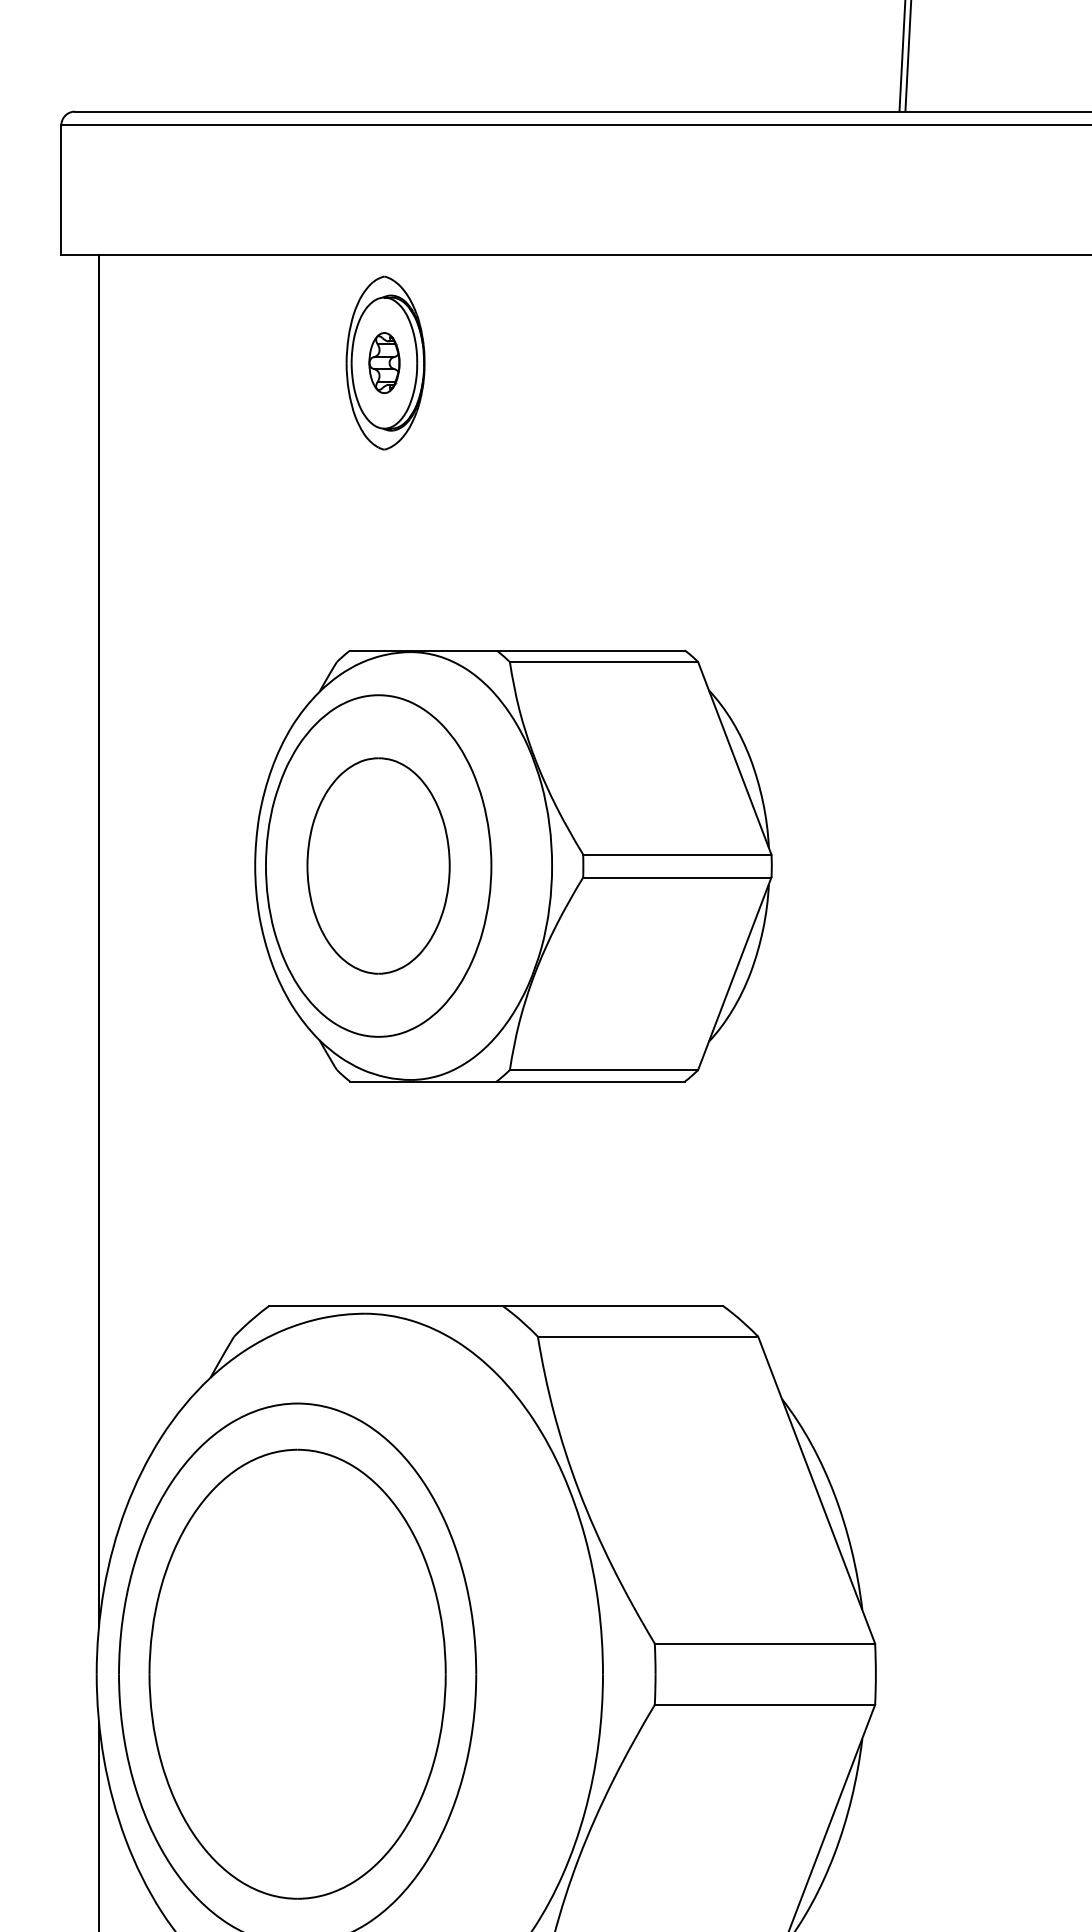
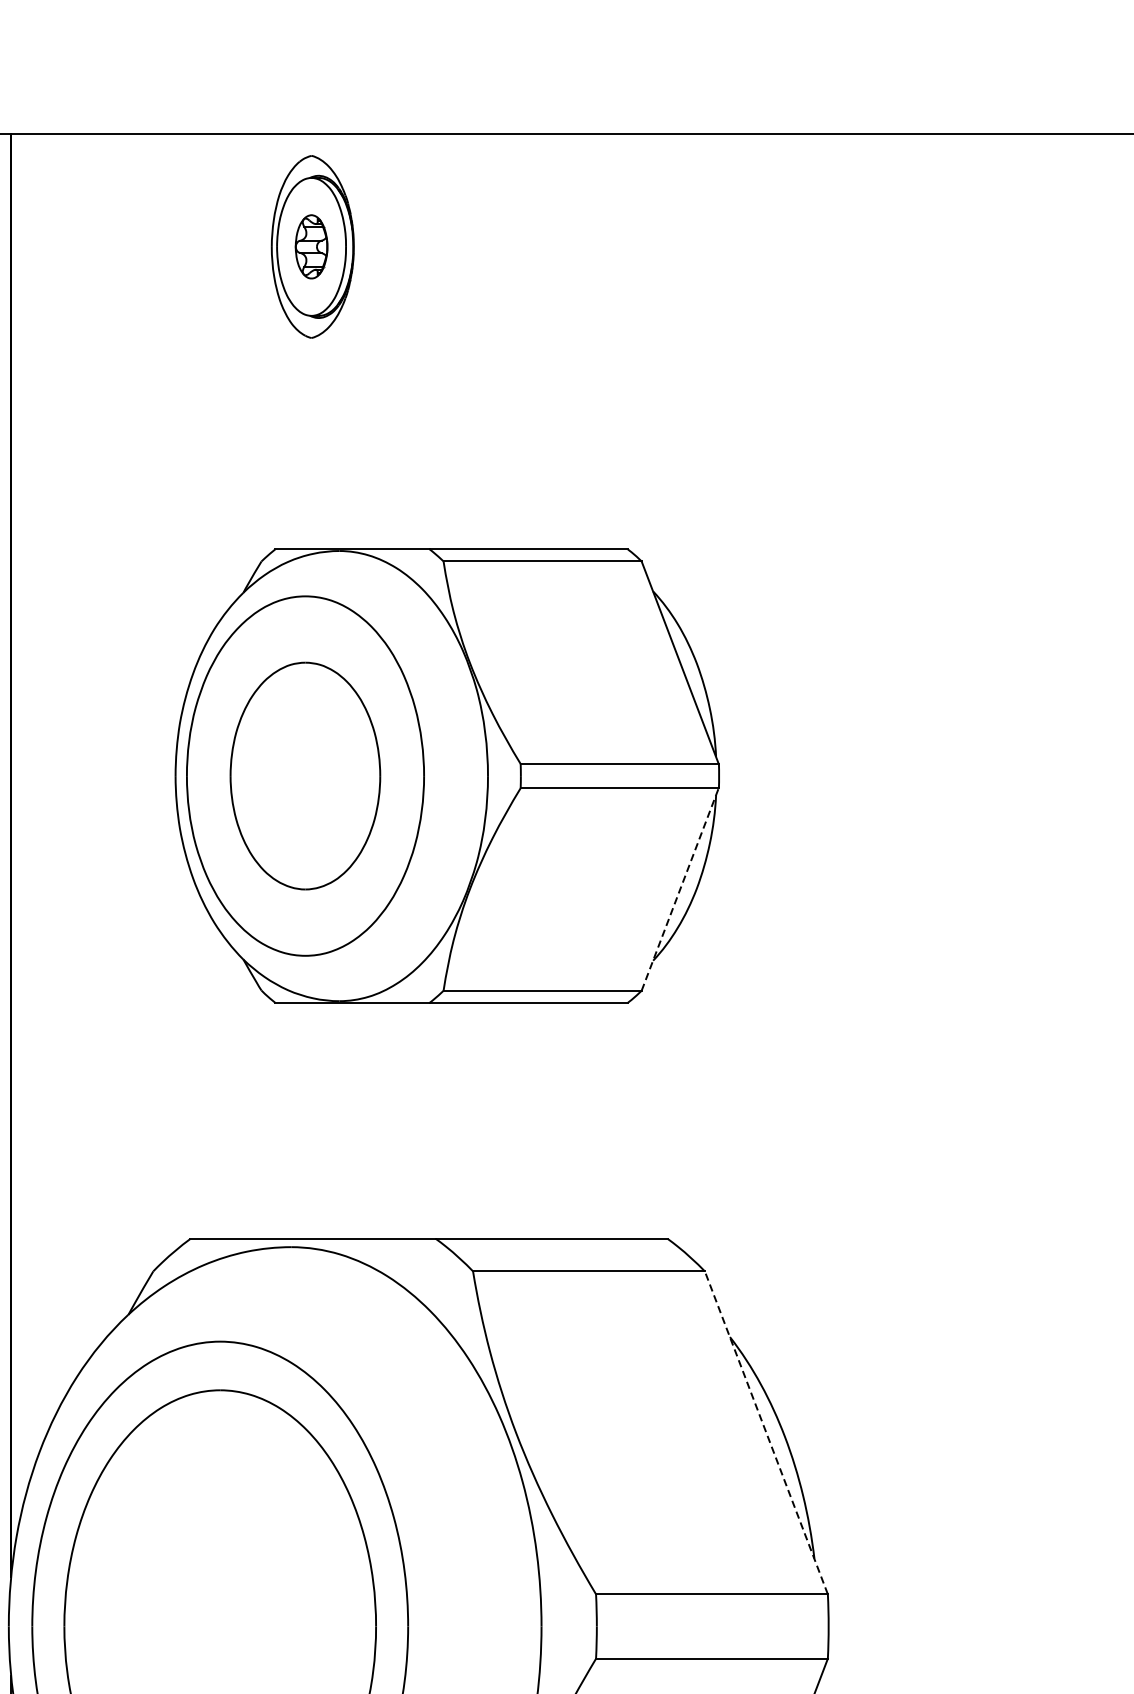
line: (734, 973) -> (679, 889), solid -> dashed
line: (816, 1489) -> (766, 1432), solid -> dashed

